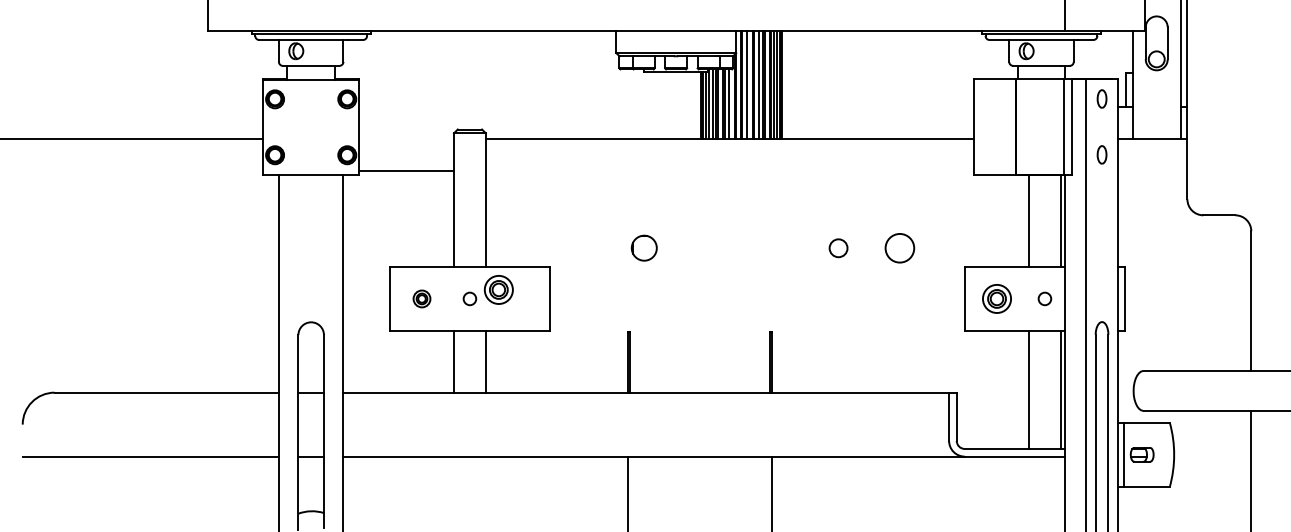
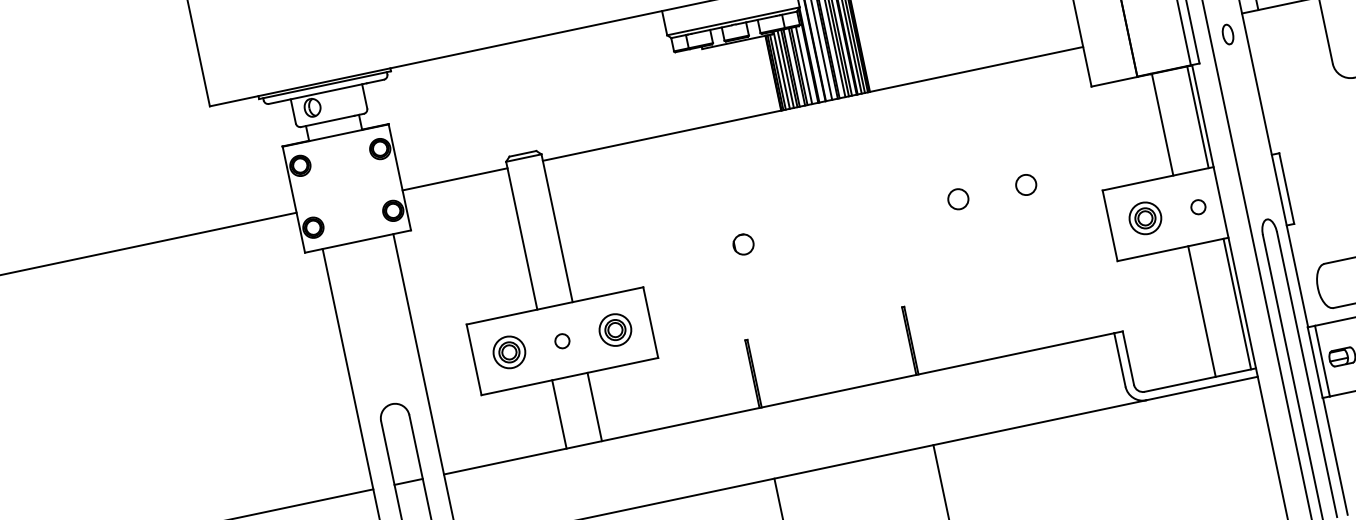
line: (406, 171) -> (455, 179), moved
part: (644, 248) -> (743, 244), size x0.71
circle: (899, 248) -> (1025, 185), size x0.62
part: (498, 289) -> (614, 329), moved
part: (421, 298) -> (508, 352), size x1.67

